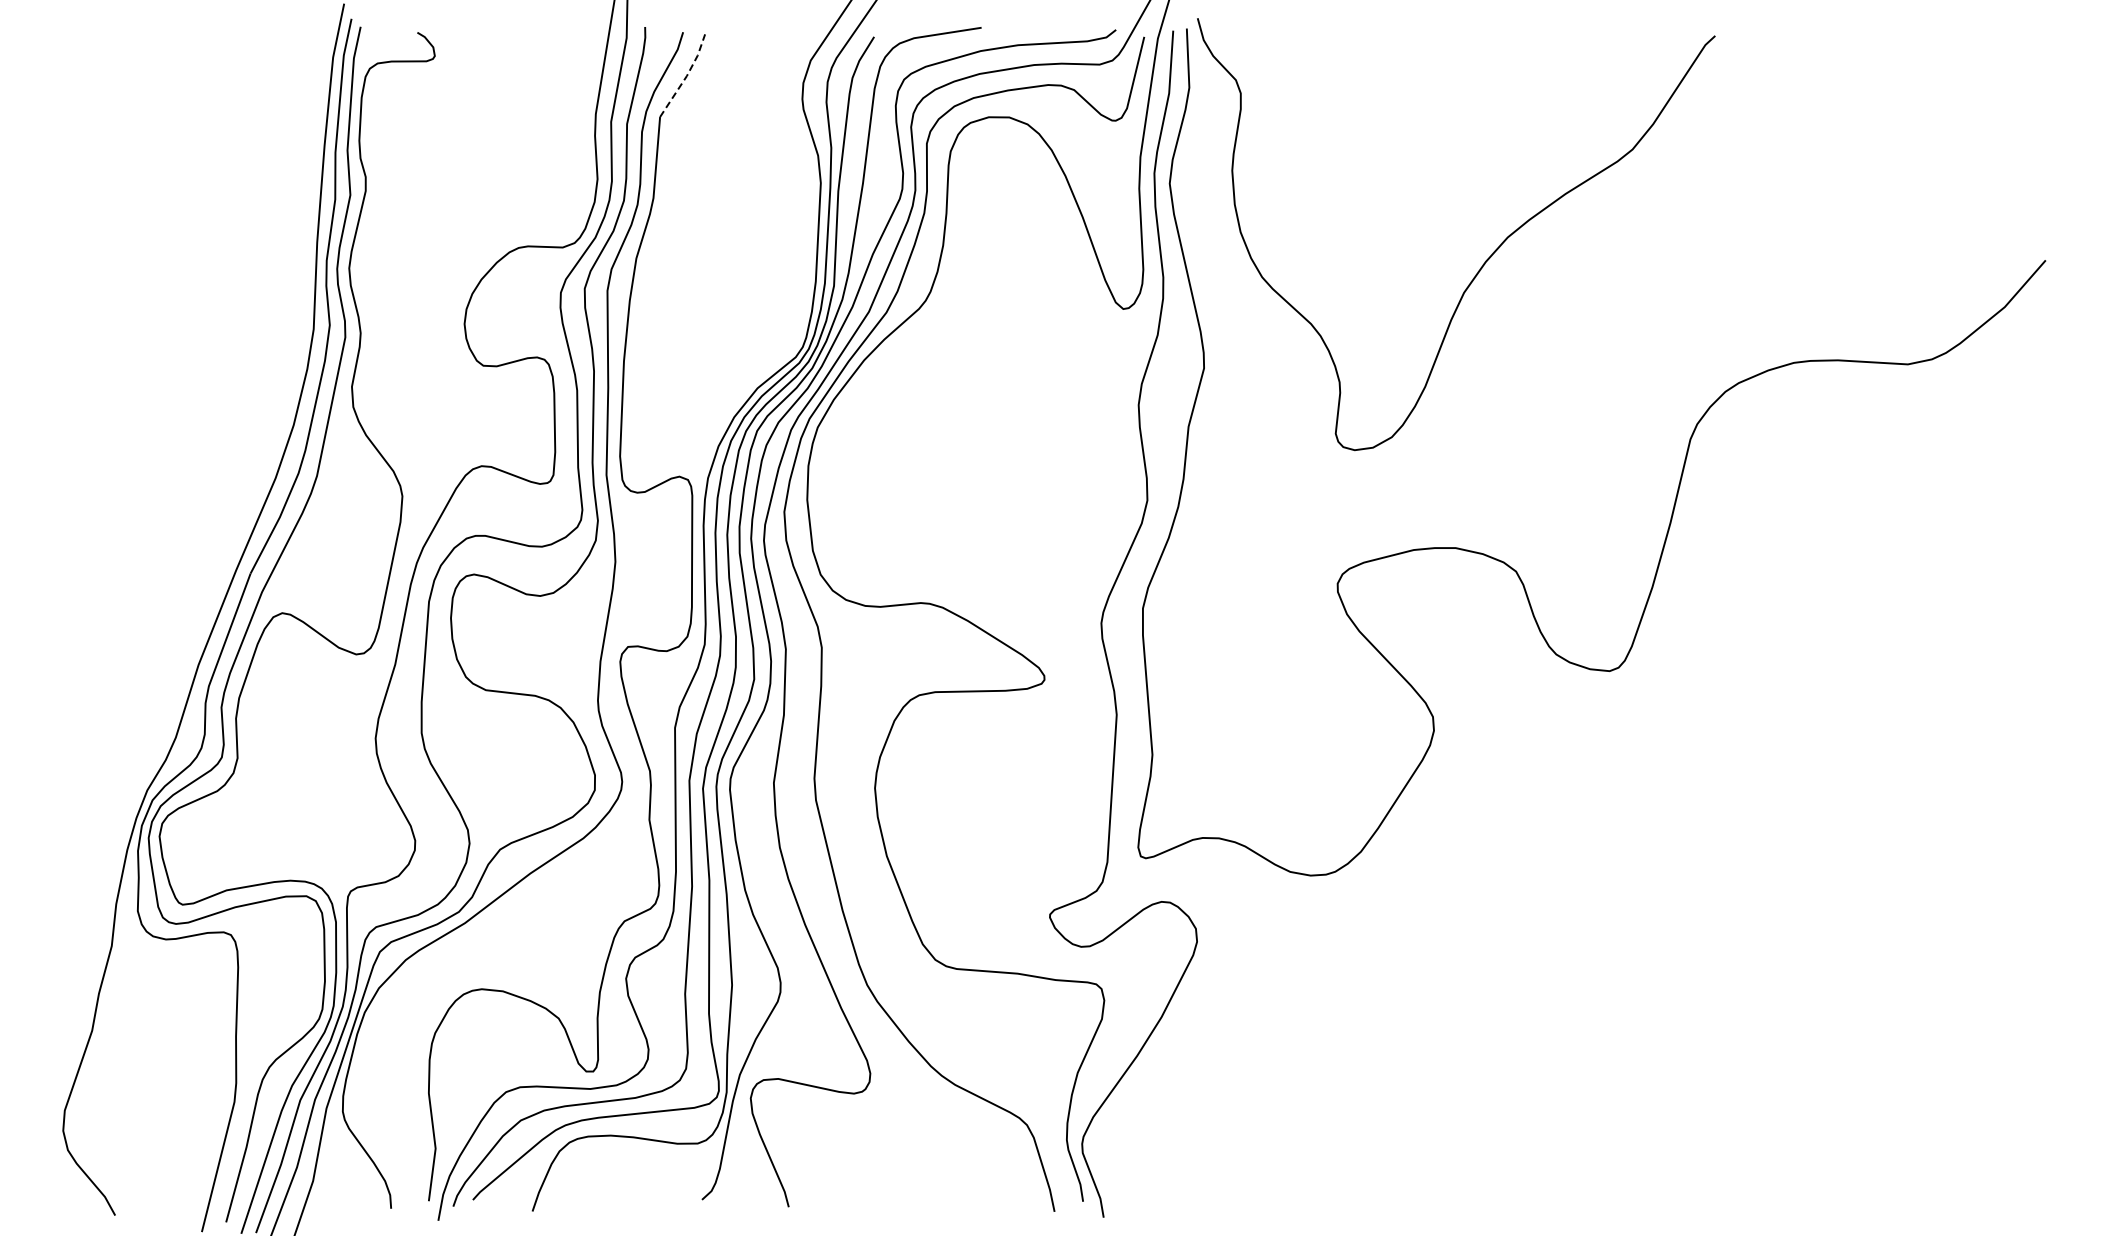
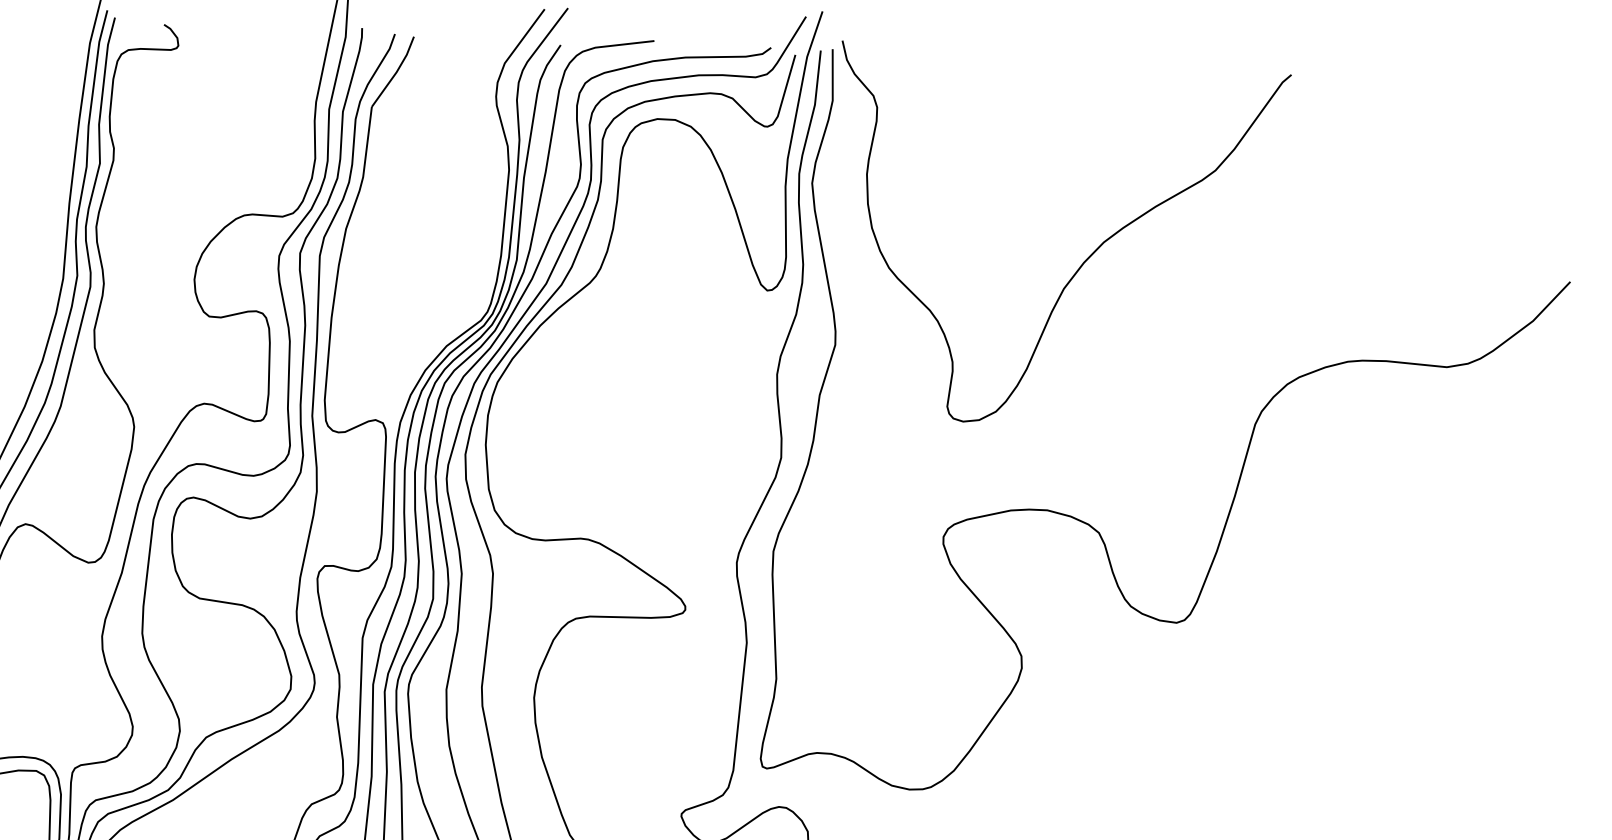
line: (686, 76) -> (396, 72), dashed -> solid

